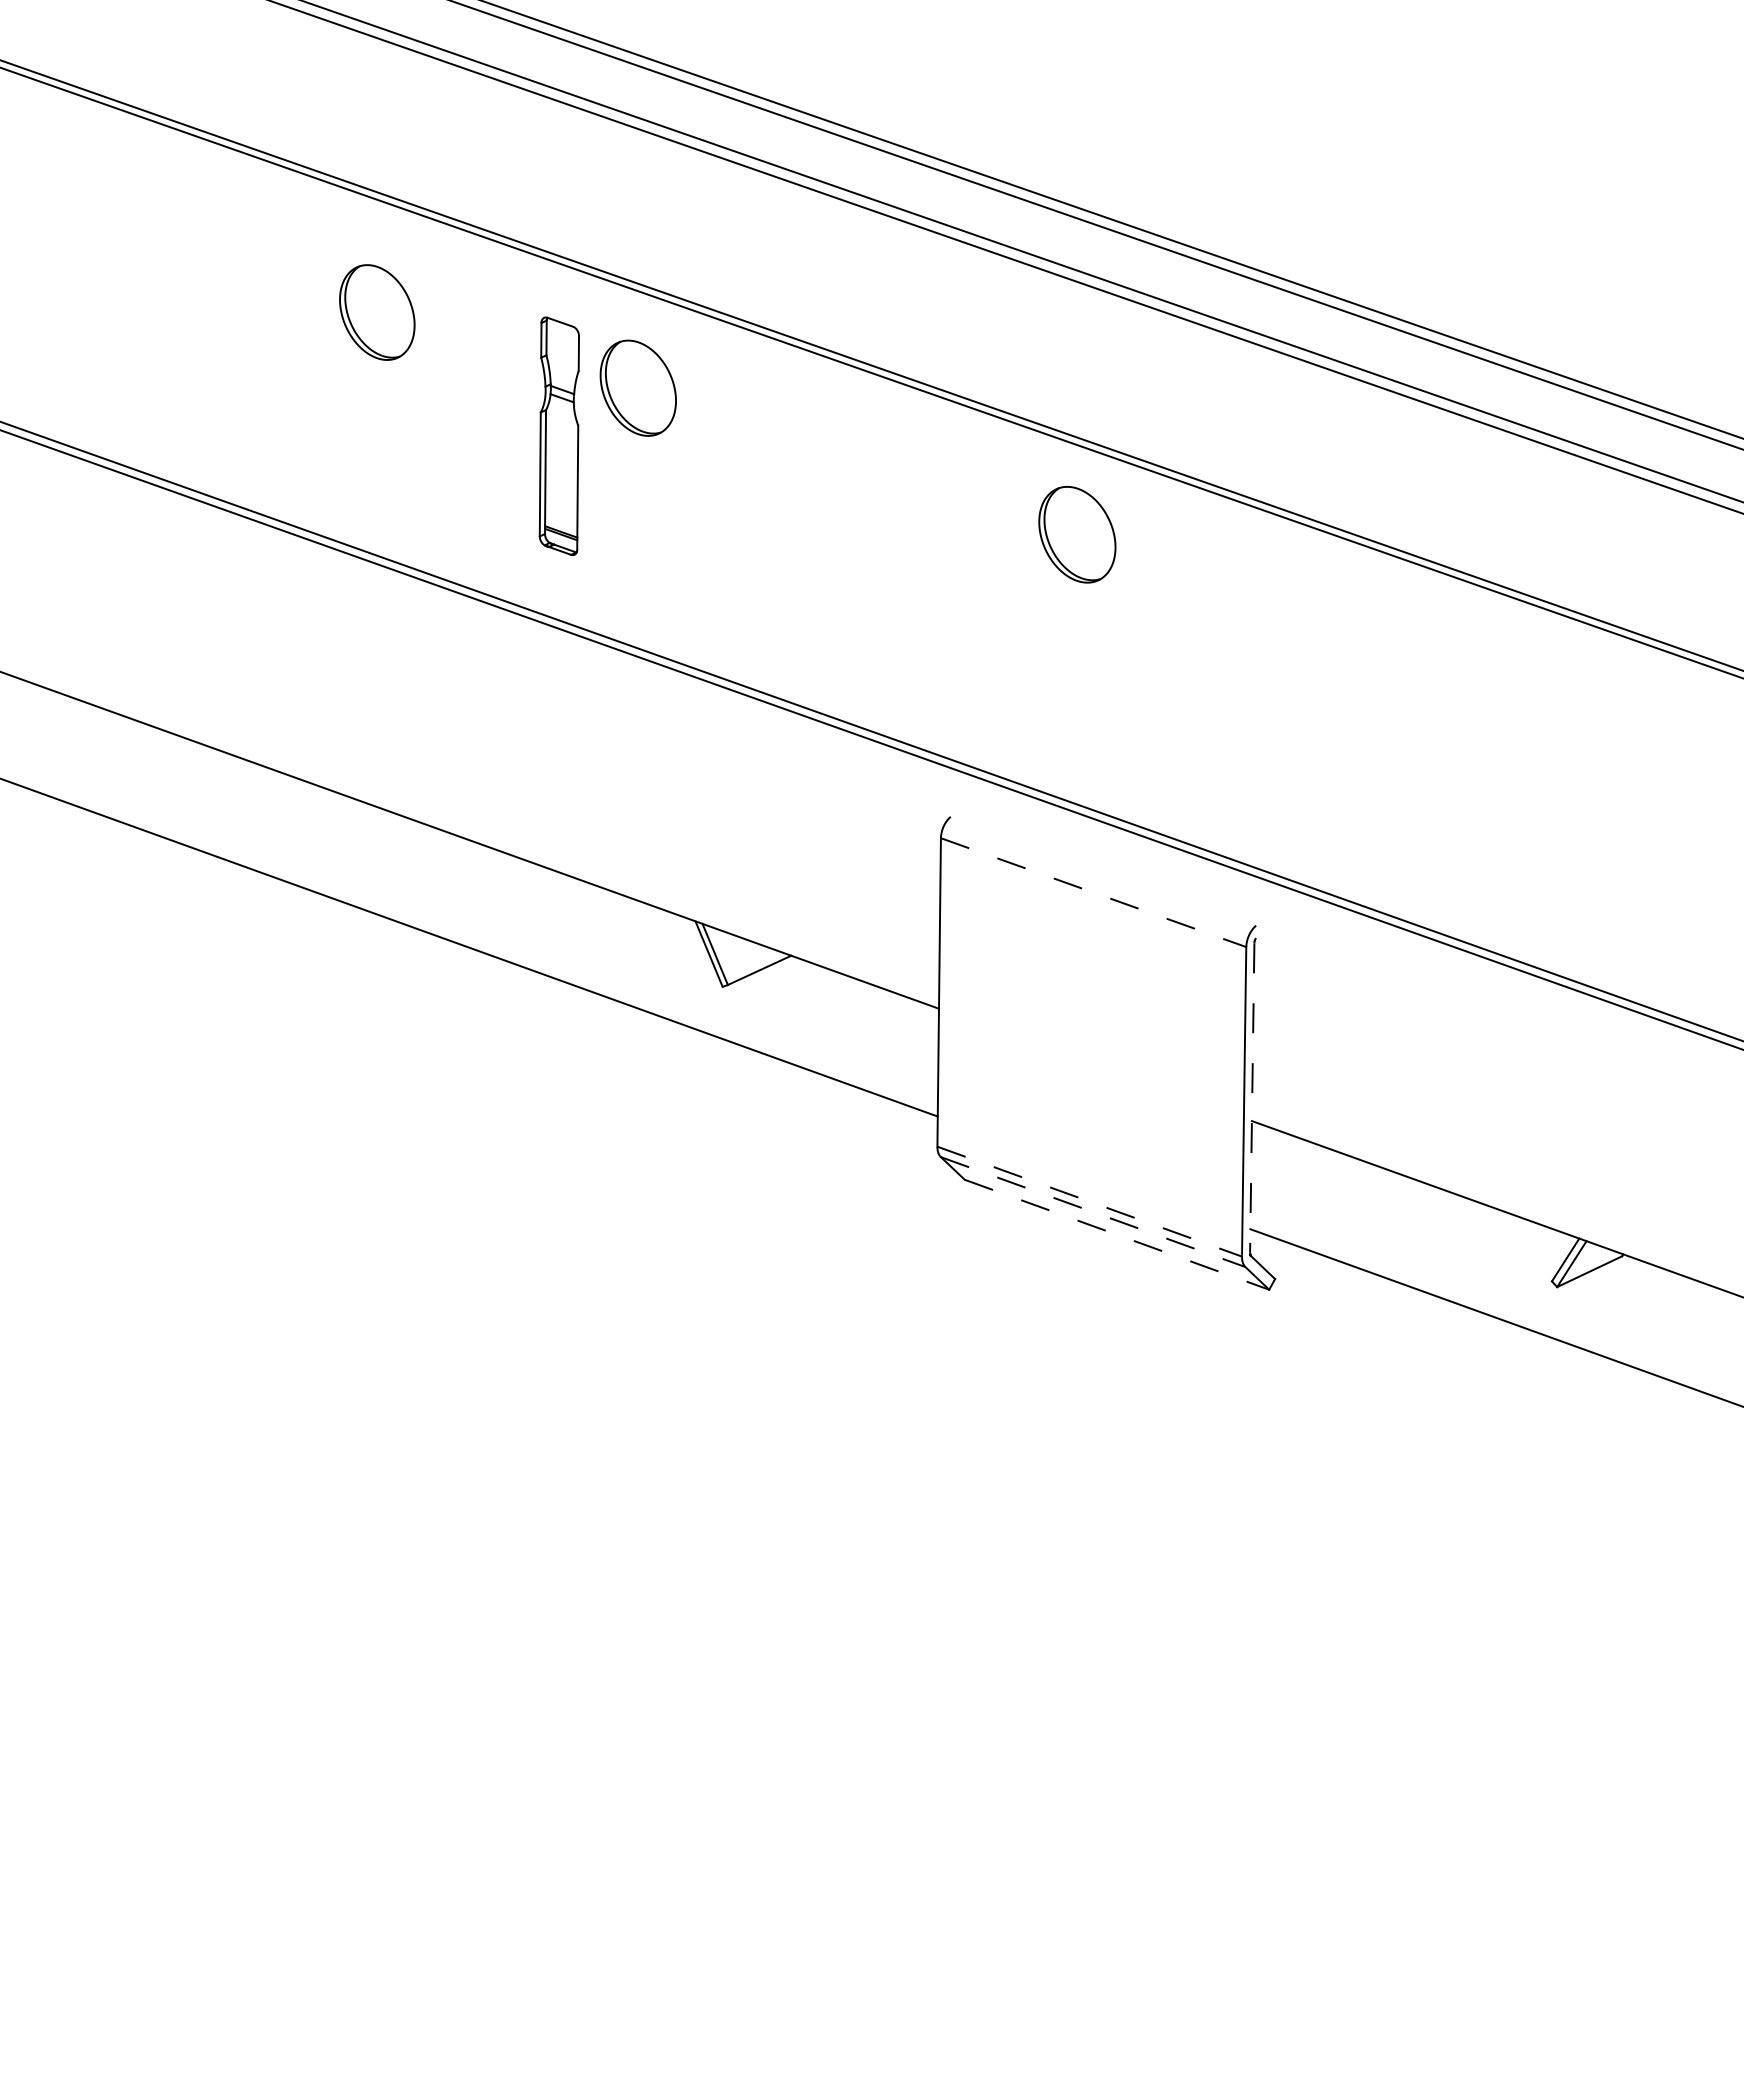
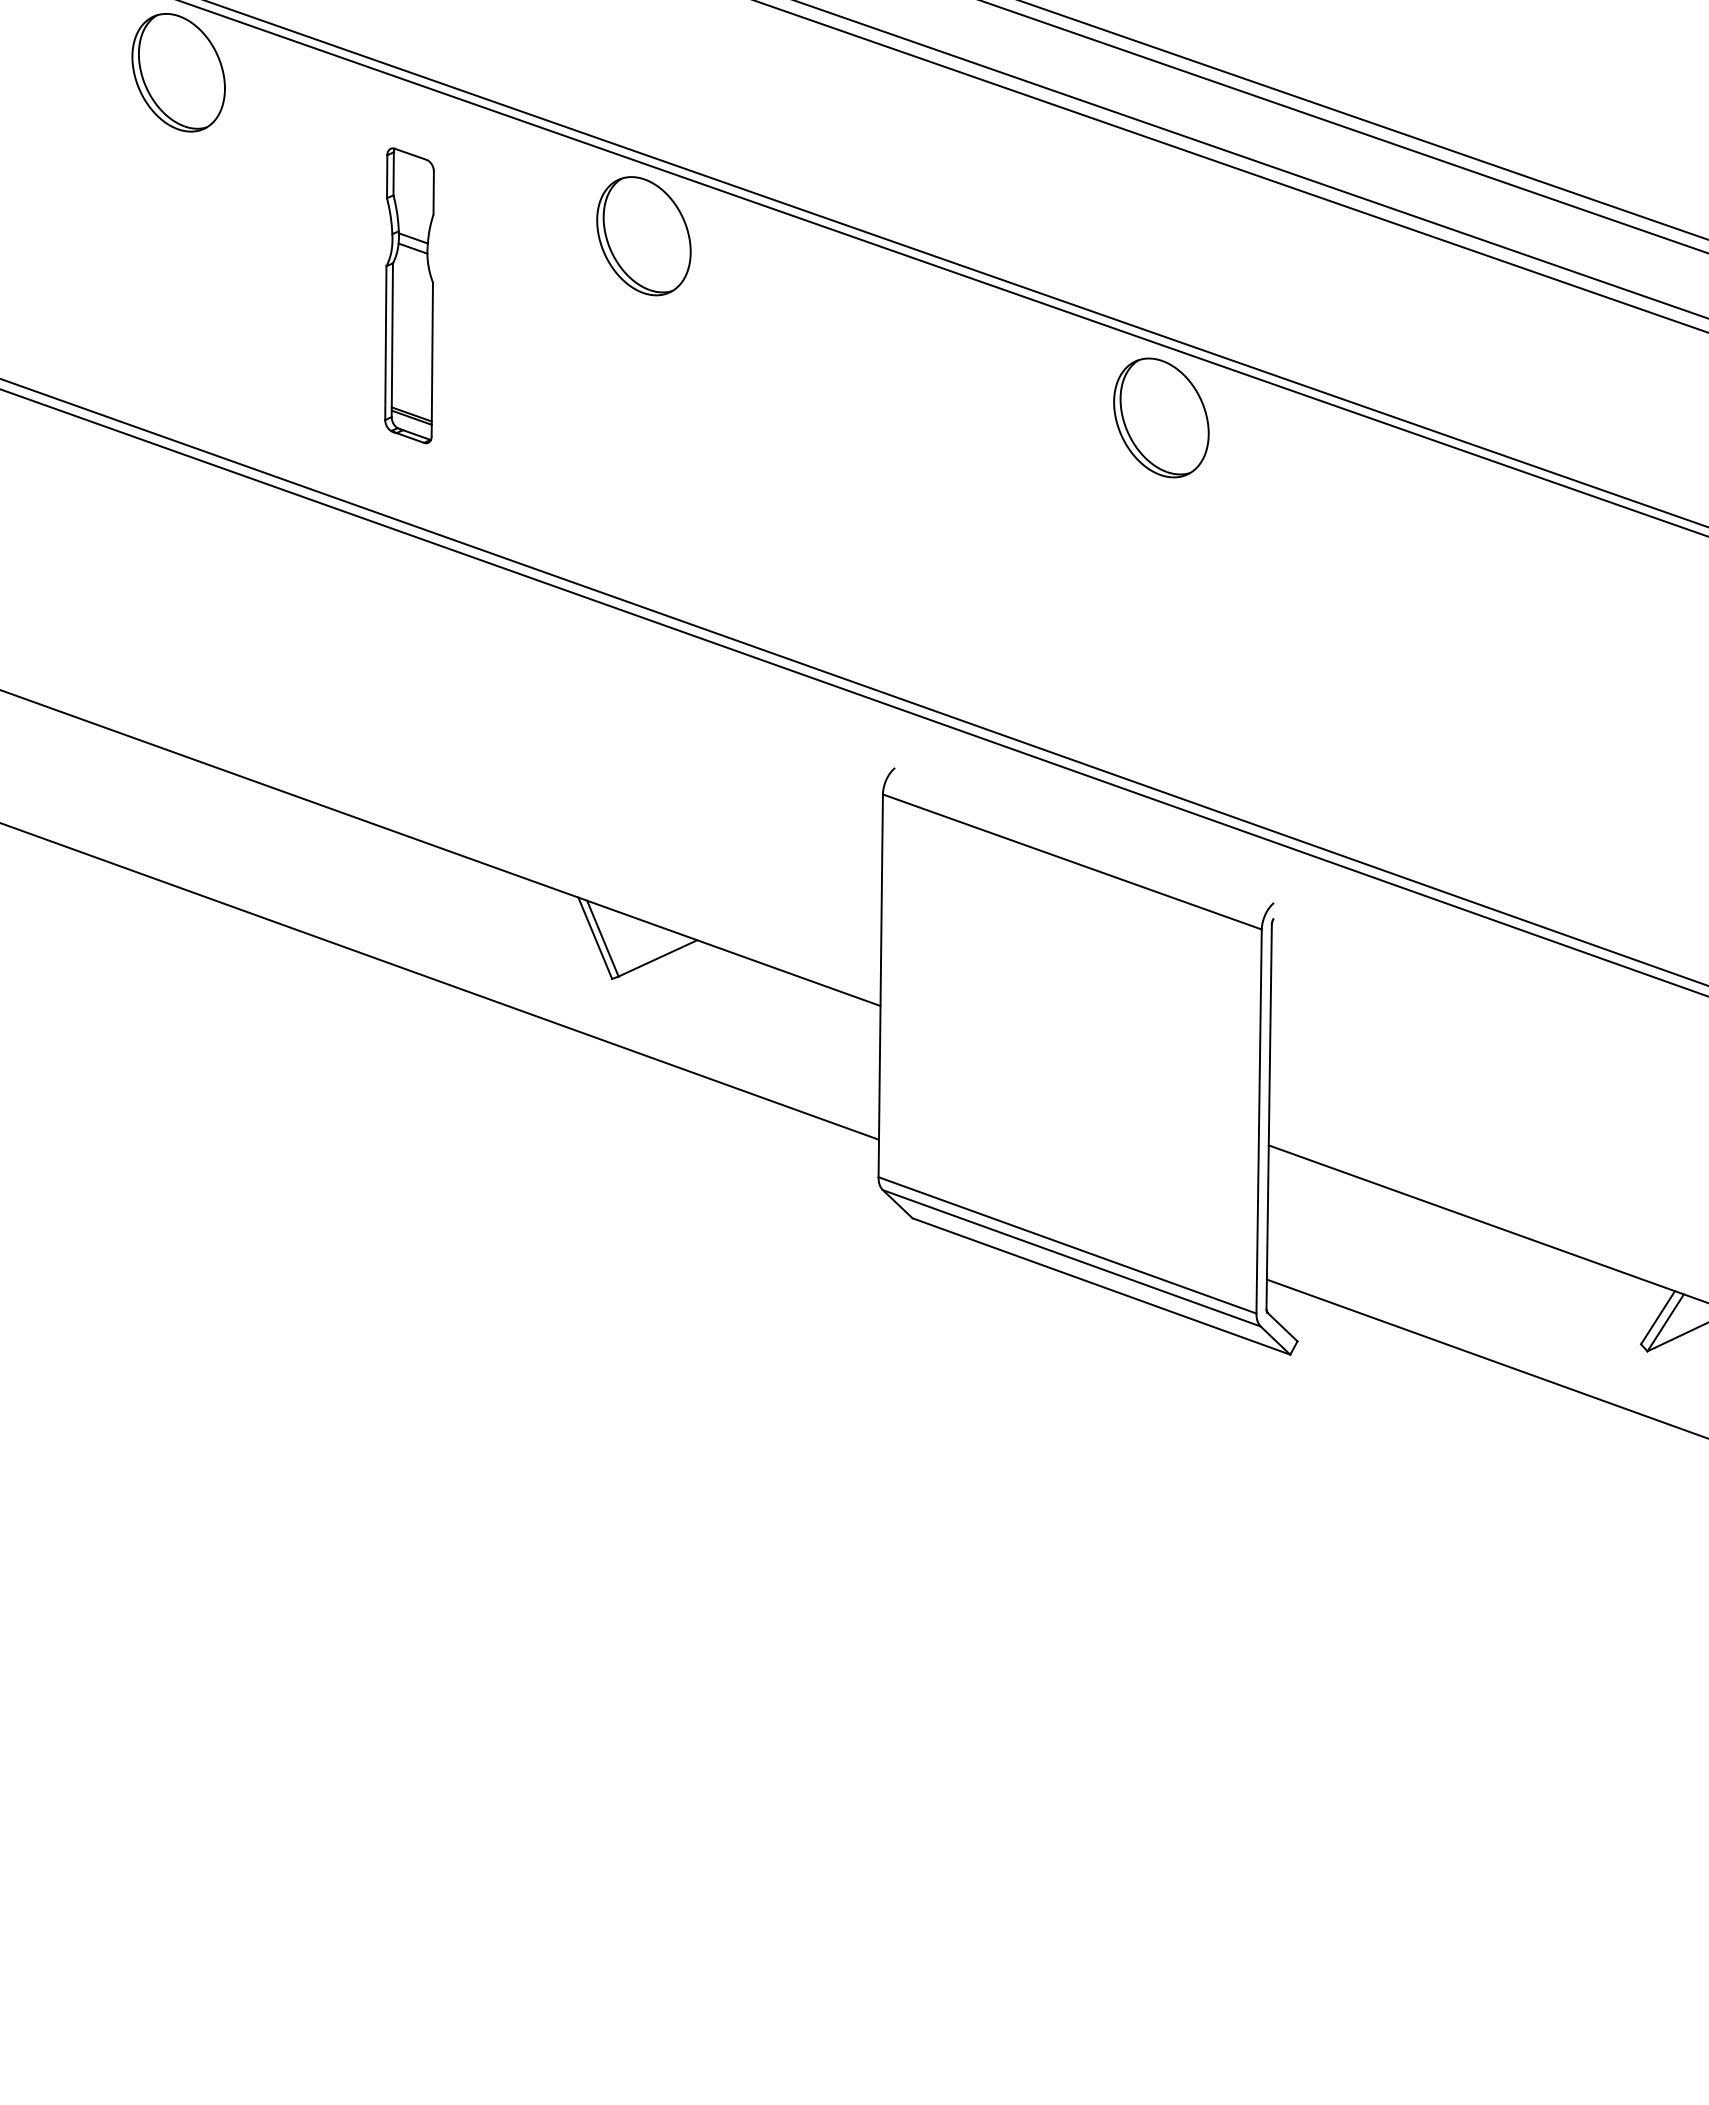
part: (377, 312) -> (178, 72), moved
part: (637, 387) -> (642, 235), moved
part: (1077, 534) -> (1161, 417), moved
line: (1094, 892) -> (1073, 861), dashed -> solid
line: (1252, 1098) -> (1269, 1117), dashed -> solid
line: (1089, 1201) -> (1067, 1245), dashed -> solid
line: (1093, 1212) -> (1072, 1258), dashed -> solid
line: (1117, 1234) -> (1101, 1286), dashed -> solid

